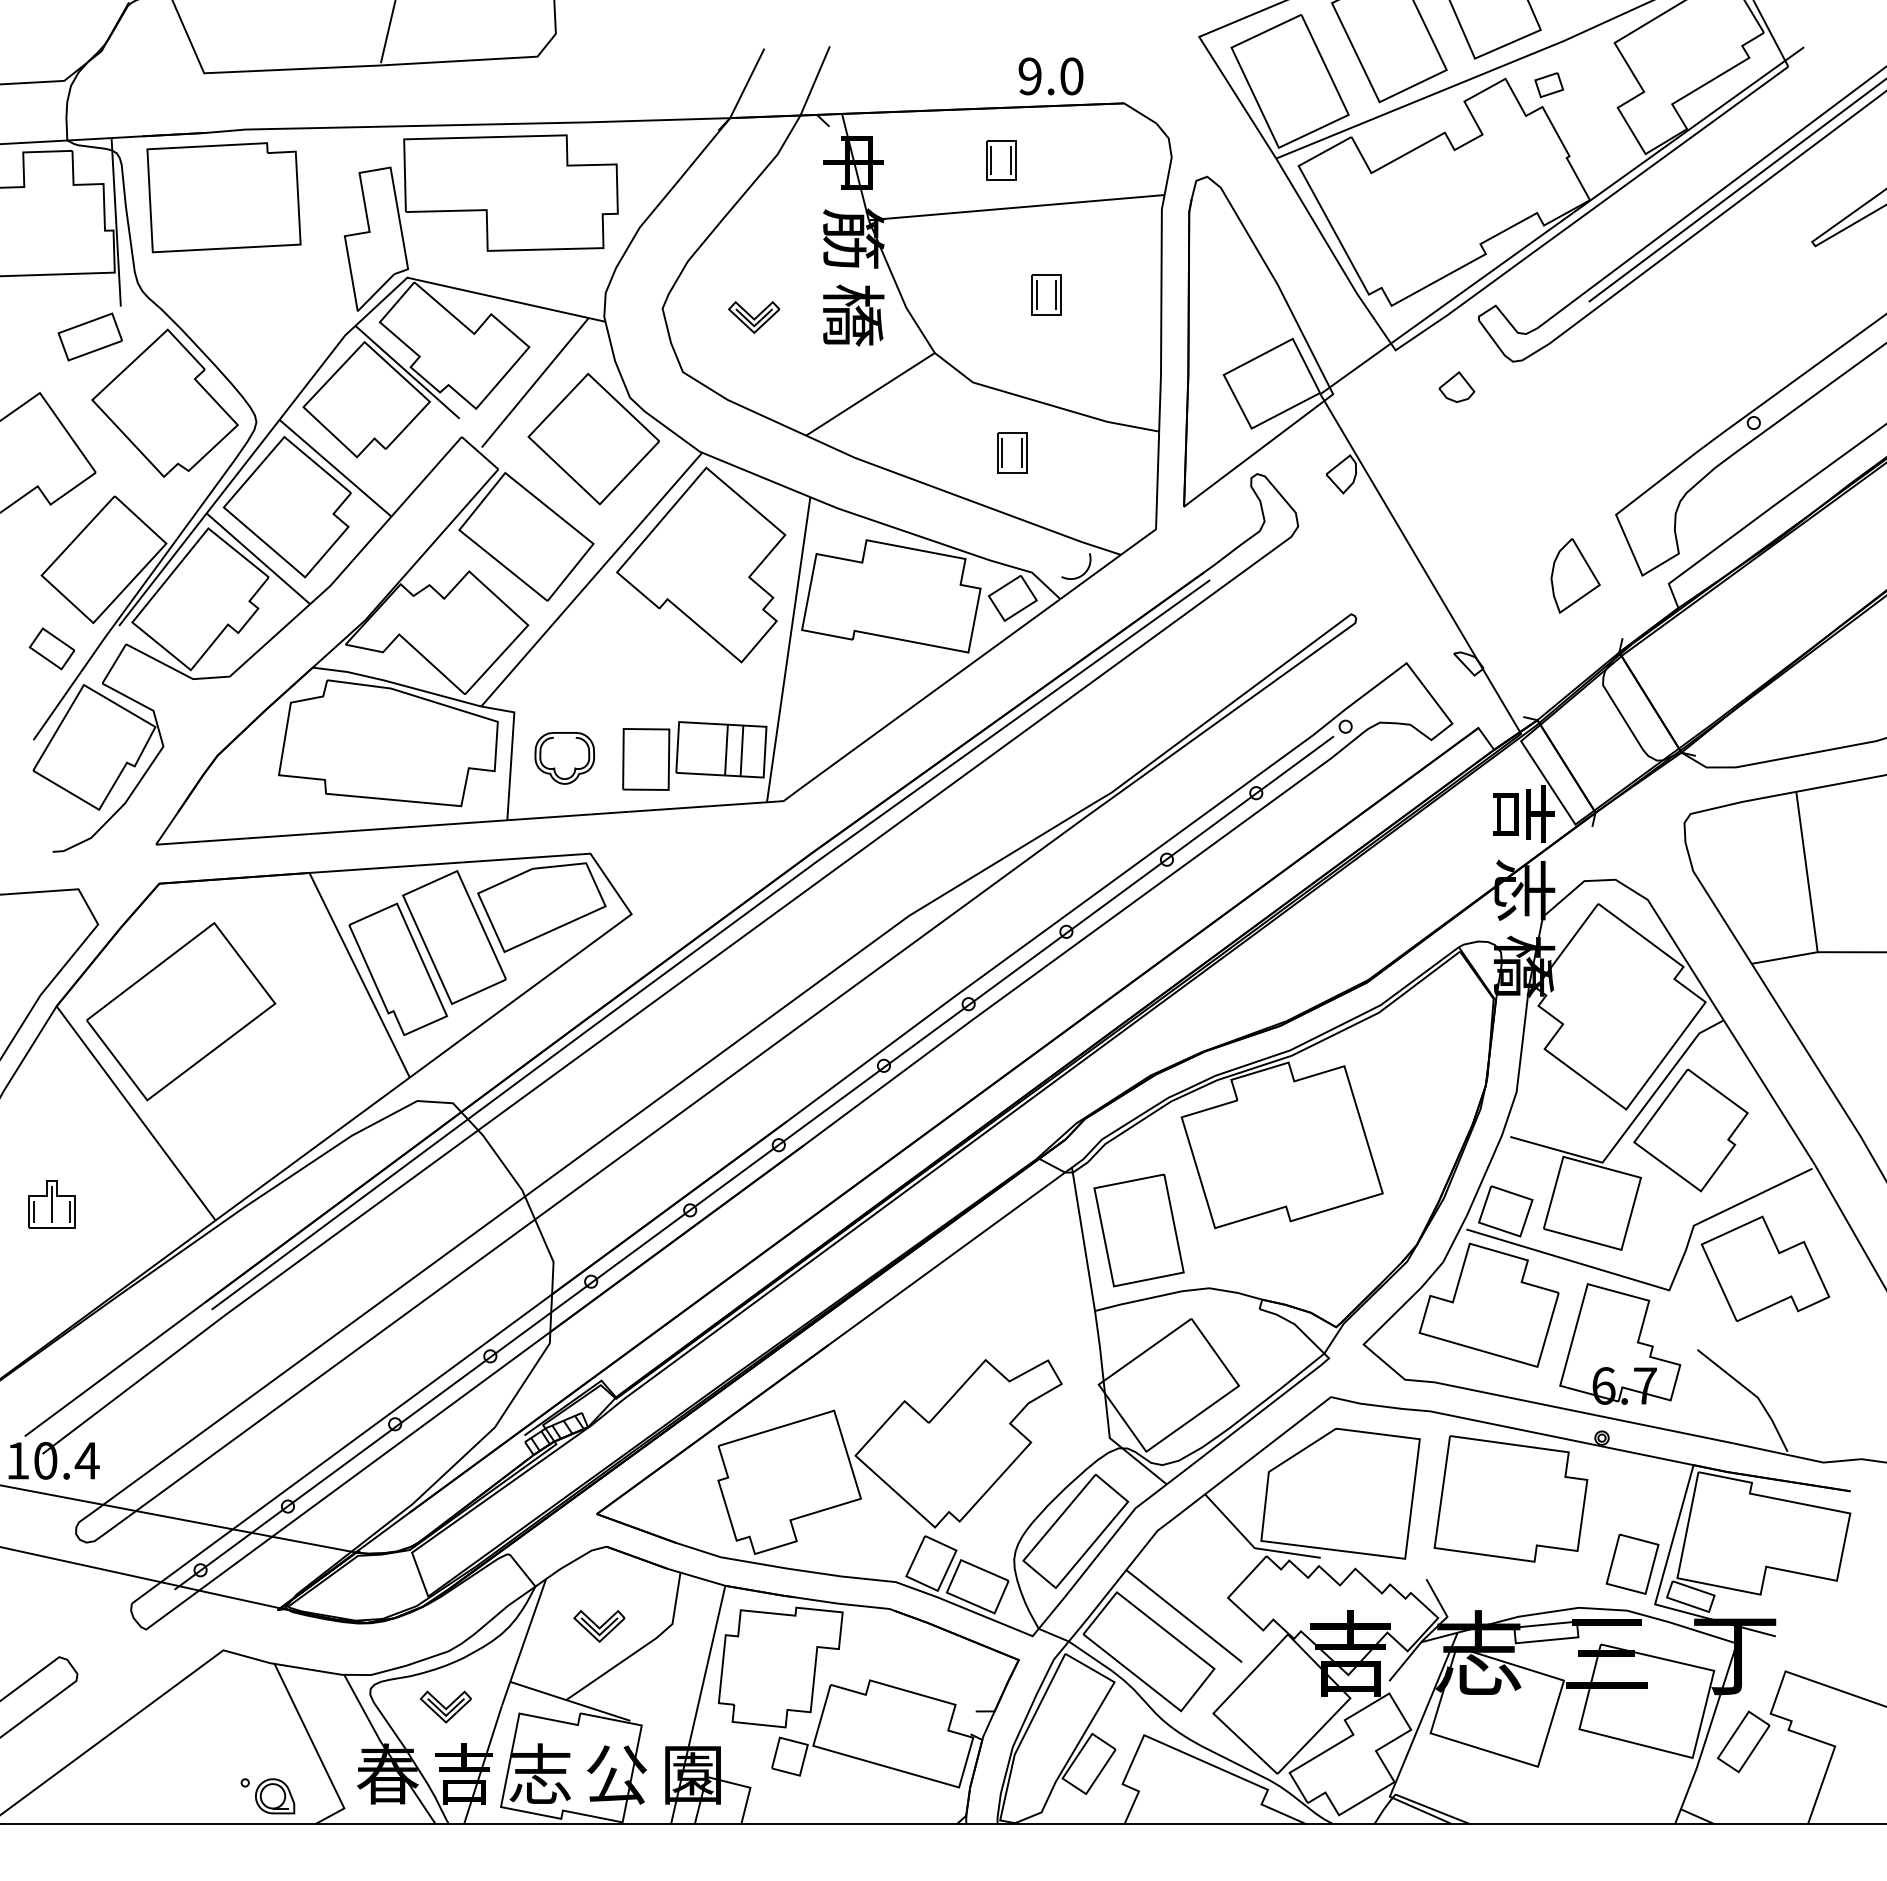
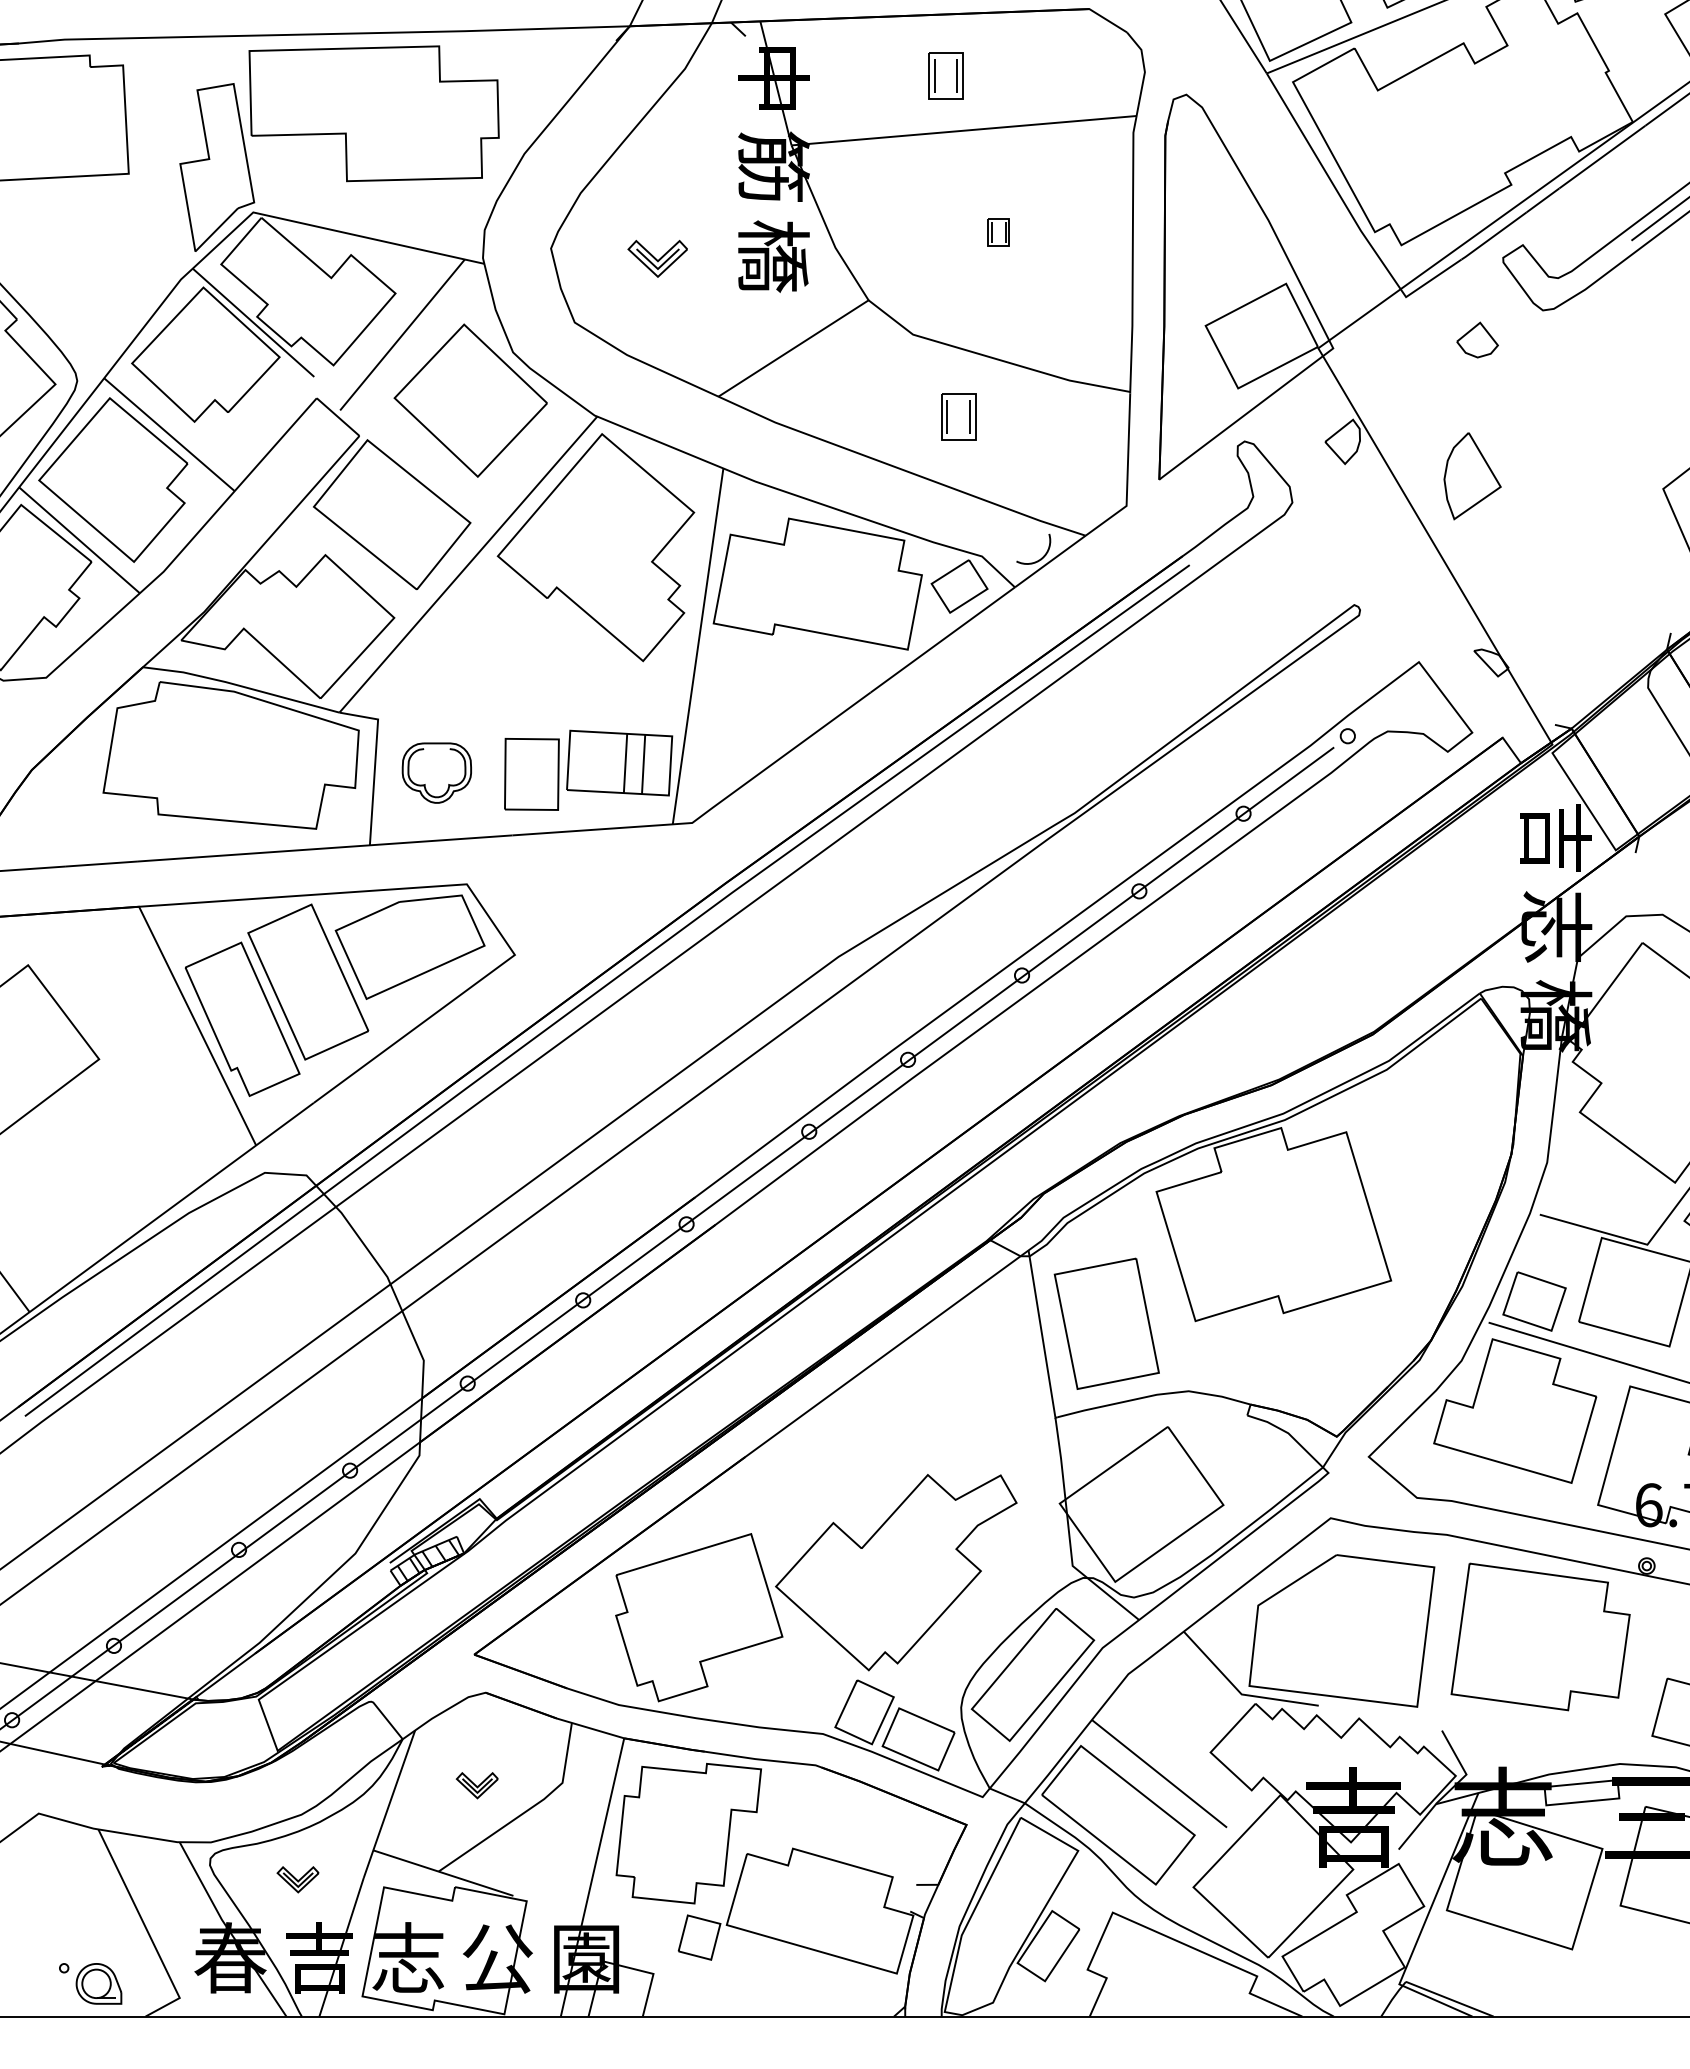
part: (1046, 294) -> (998, 232), size x0.6
part: (1575, 575) -> (1472, 475), moved
part: (599, 1626) -> (477, 1785), size x0.7
part: (445, 1706) -> (297, 1879), size x0.7

